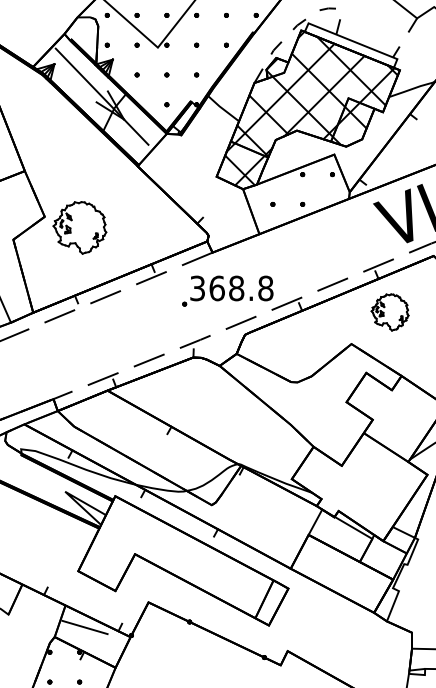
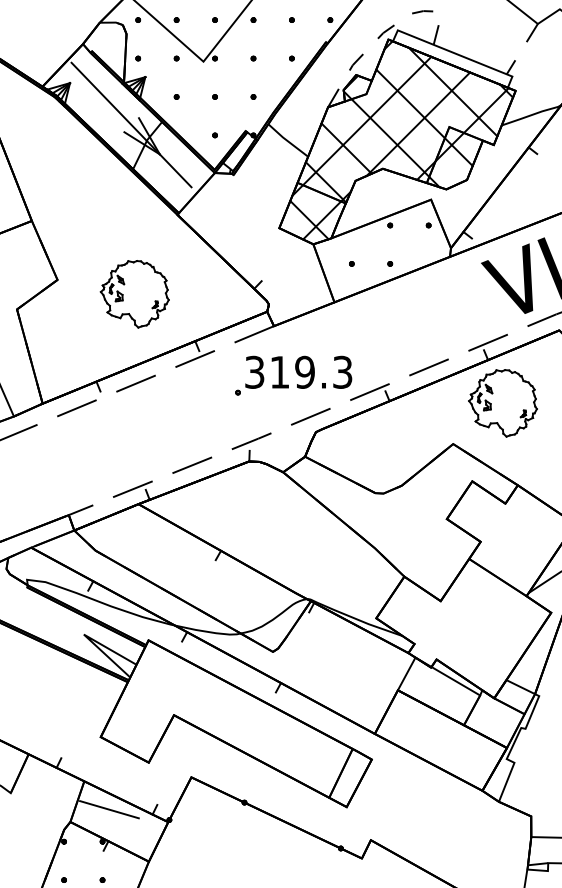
part: (79, 228) -> (134, 294), moved
text: (241, 287) -> (311, 371), 368.8 -> 319.3
part: (389, 312) -> (502, 403), size x1.43

